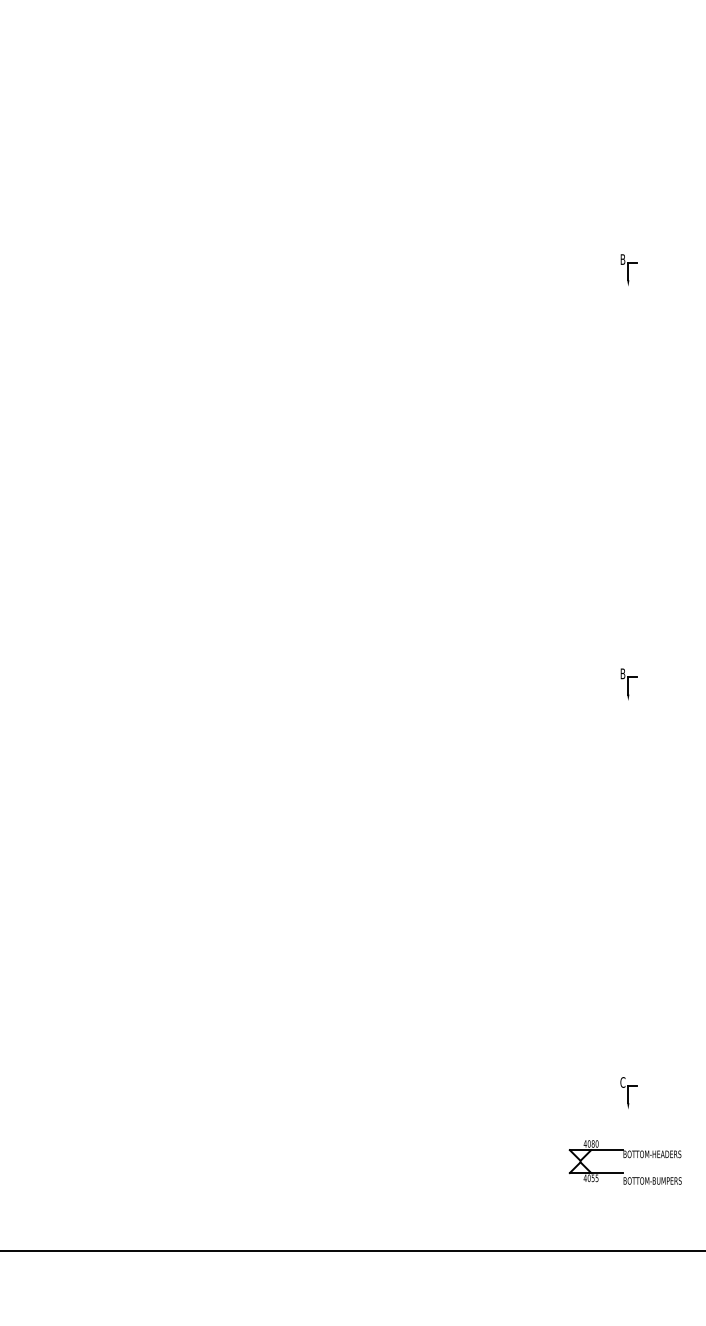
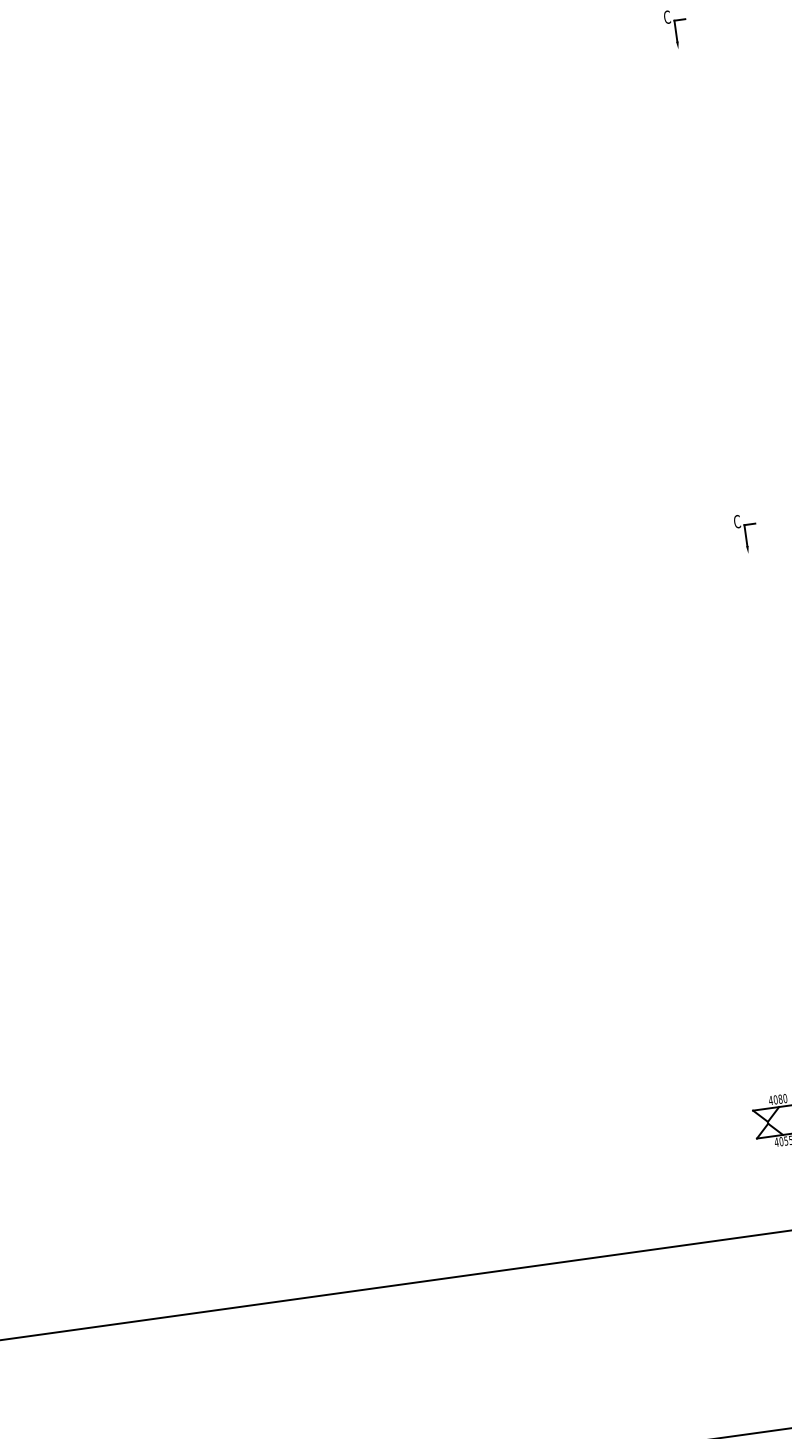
text: (622, 259) -> (666, 17), B -> C
text: (622, 673) -> (736, 521), B -> C

